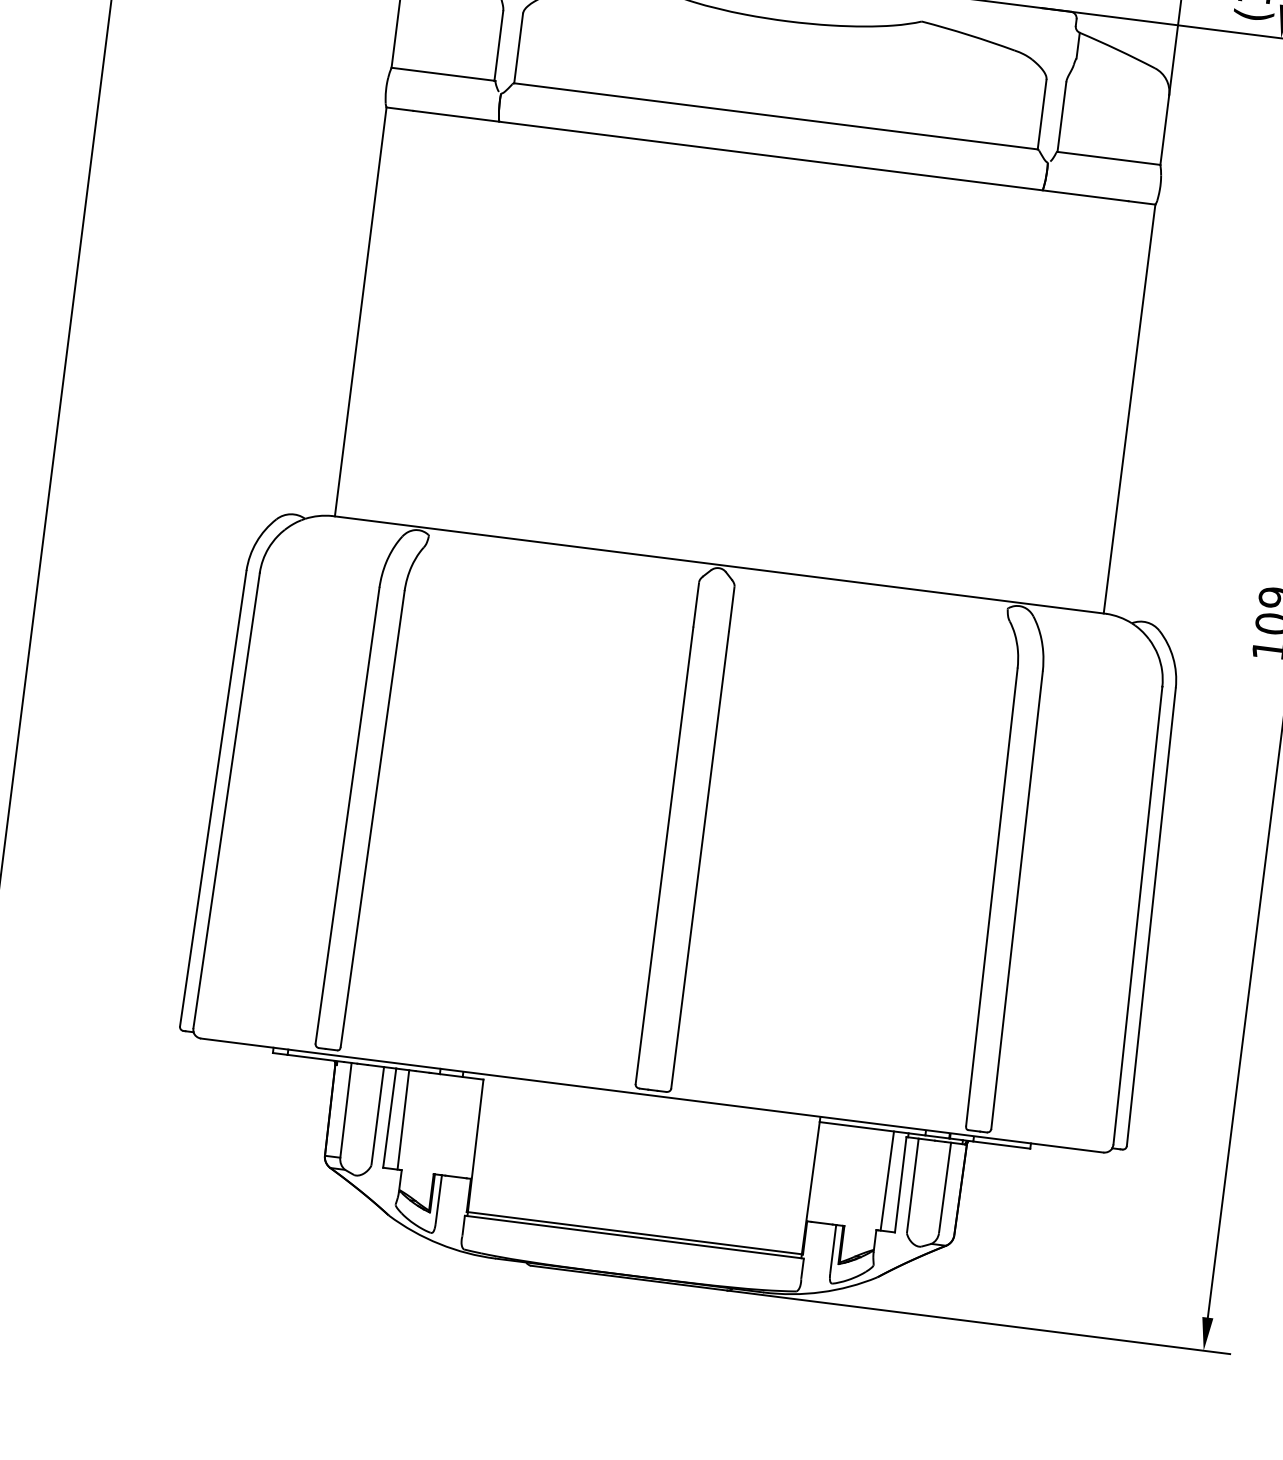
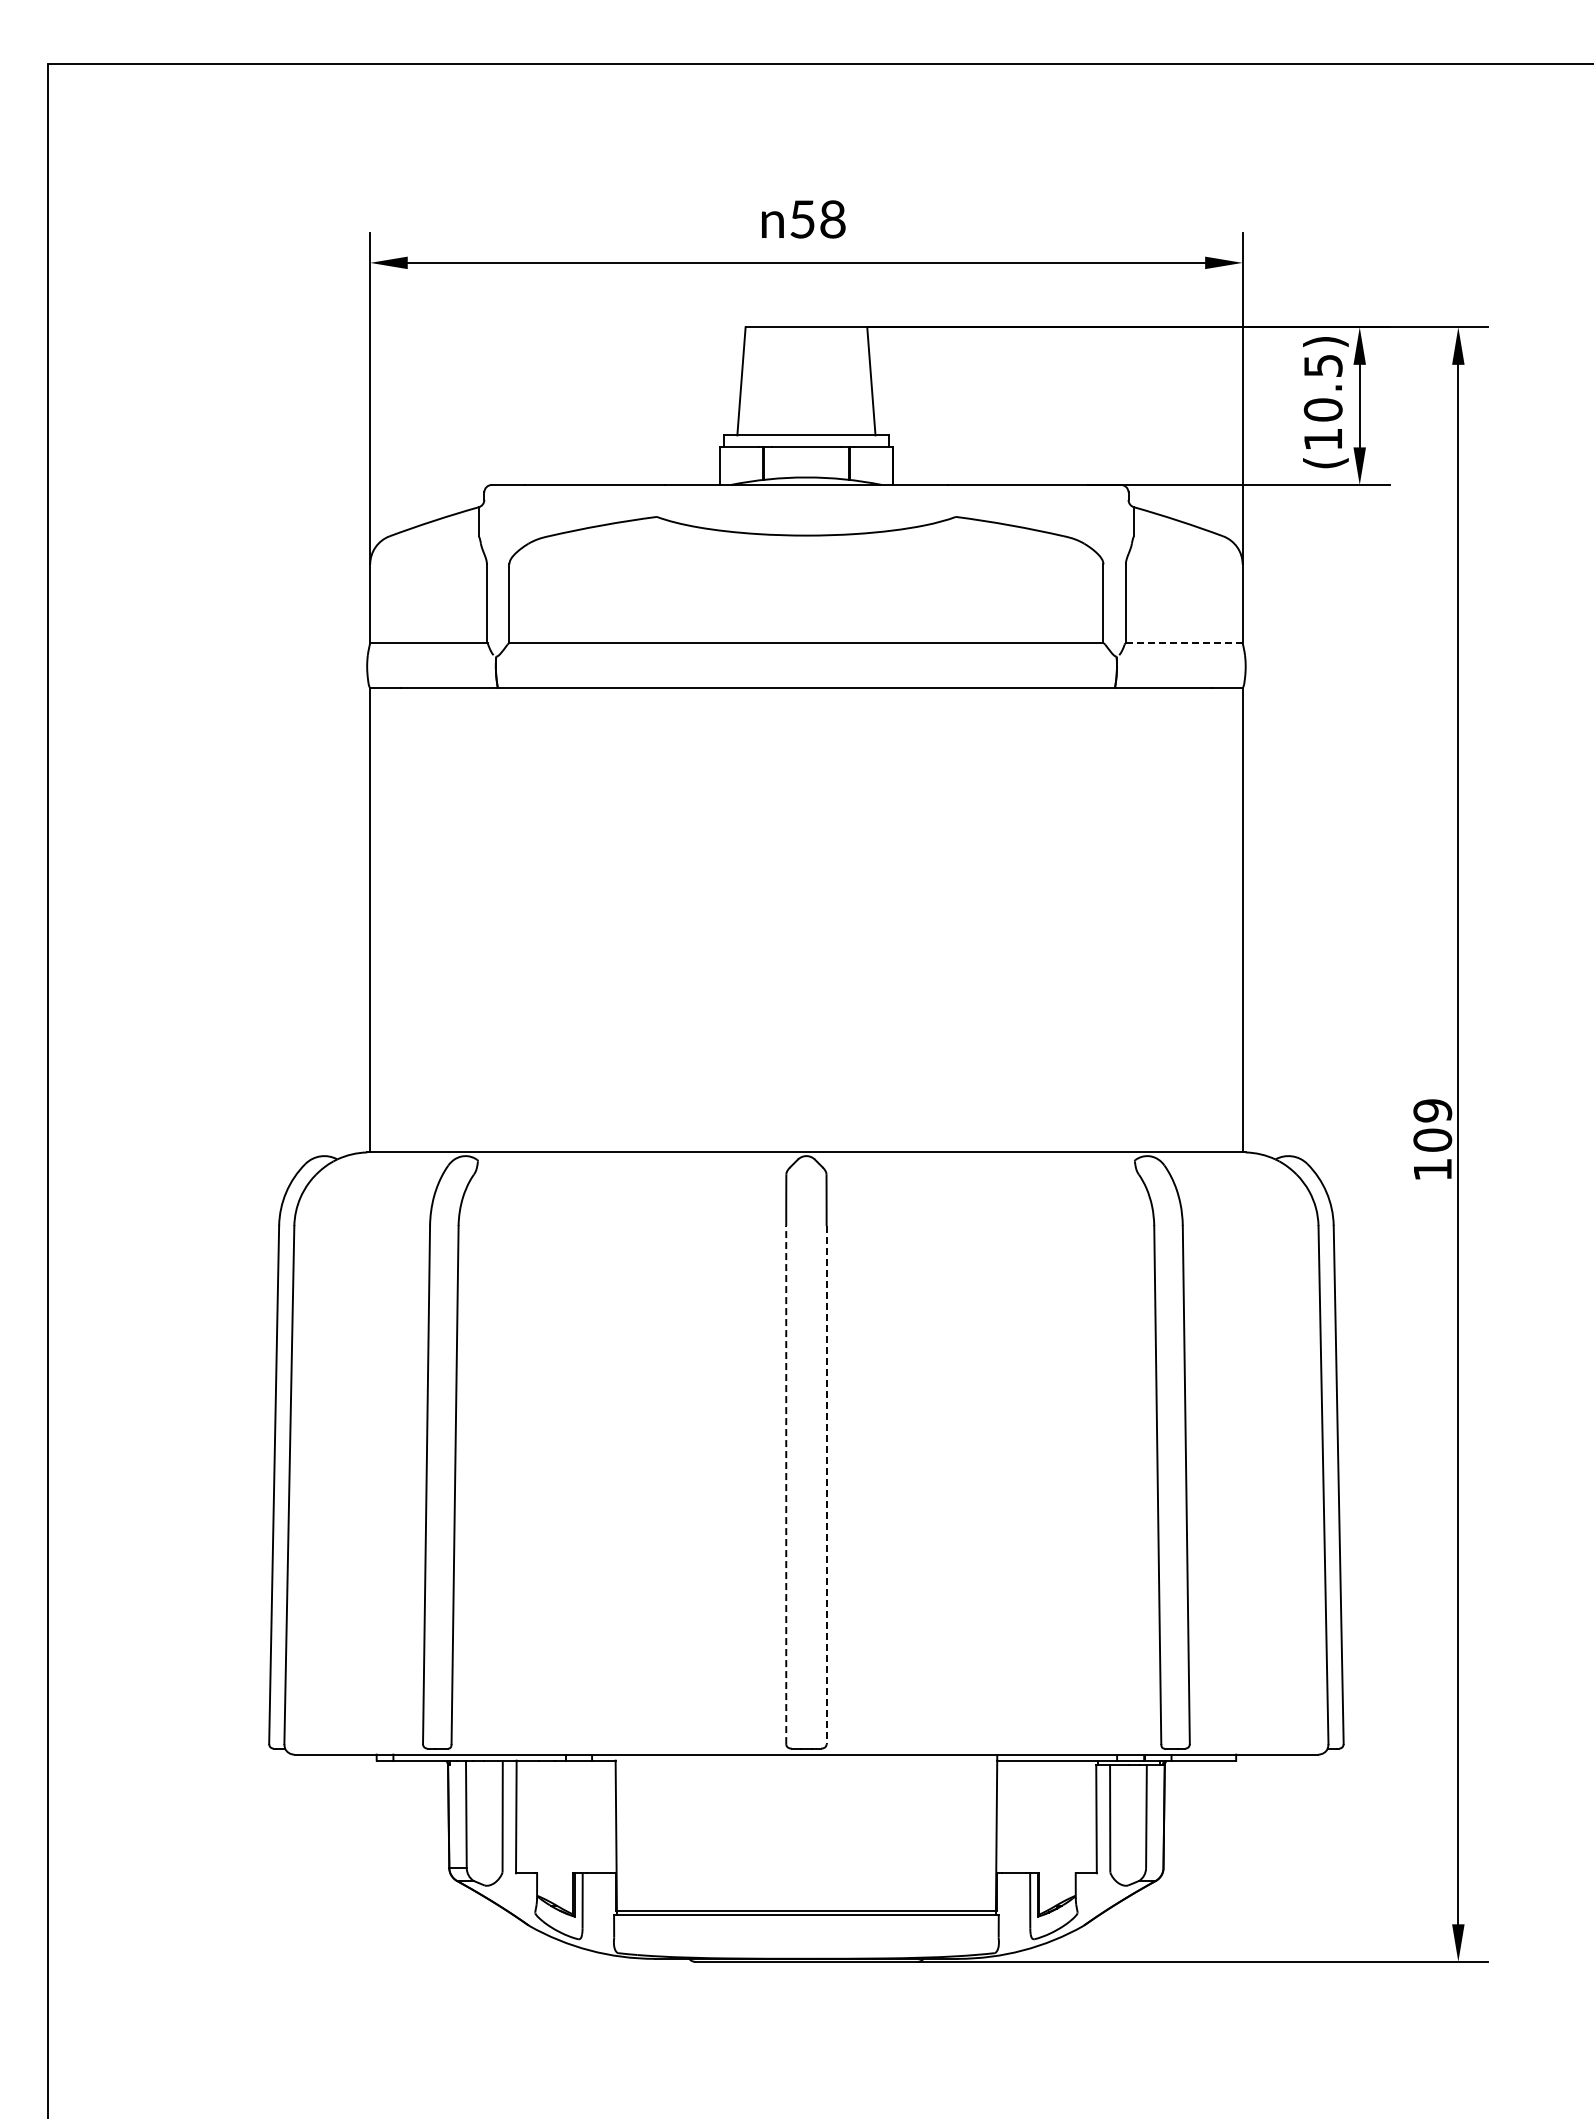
line: (1109, 158) -> (1184, 643), solid -> dashed
line: (664, 856) -> (786, 1485), solid -> dashed
line: (699, 860) -> (826, 1485), solid -> dashed
line: (403, 1119) -> (531, 1816), removed
line: (886, 1180) -> (1080, 1816), removed

